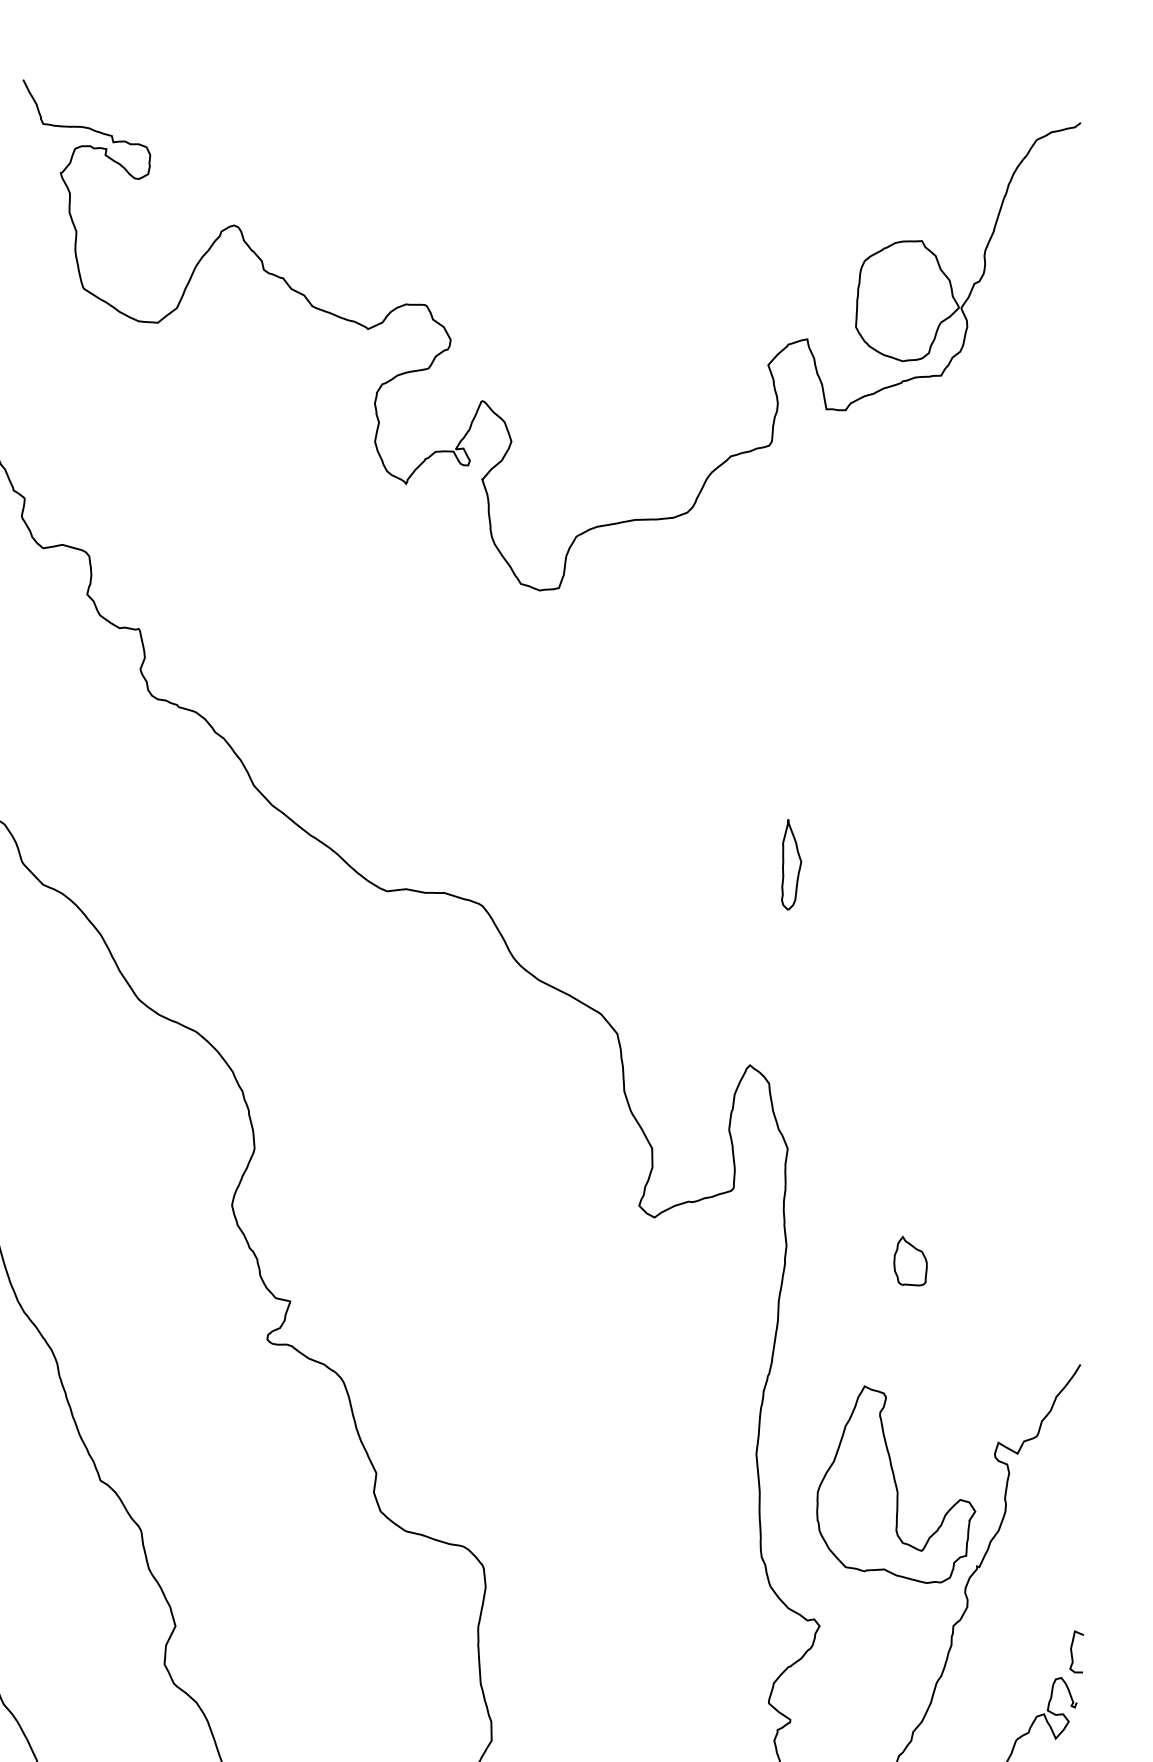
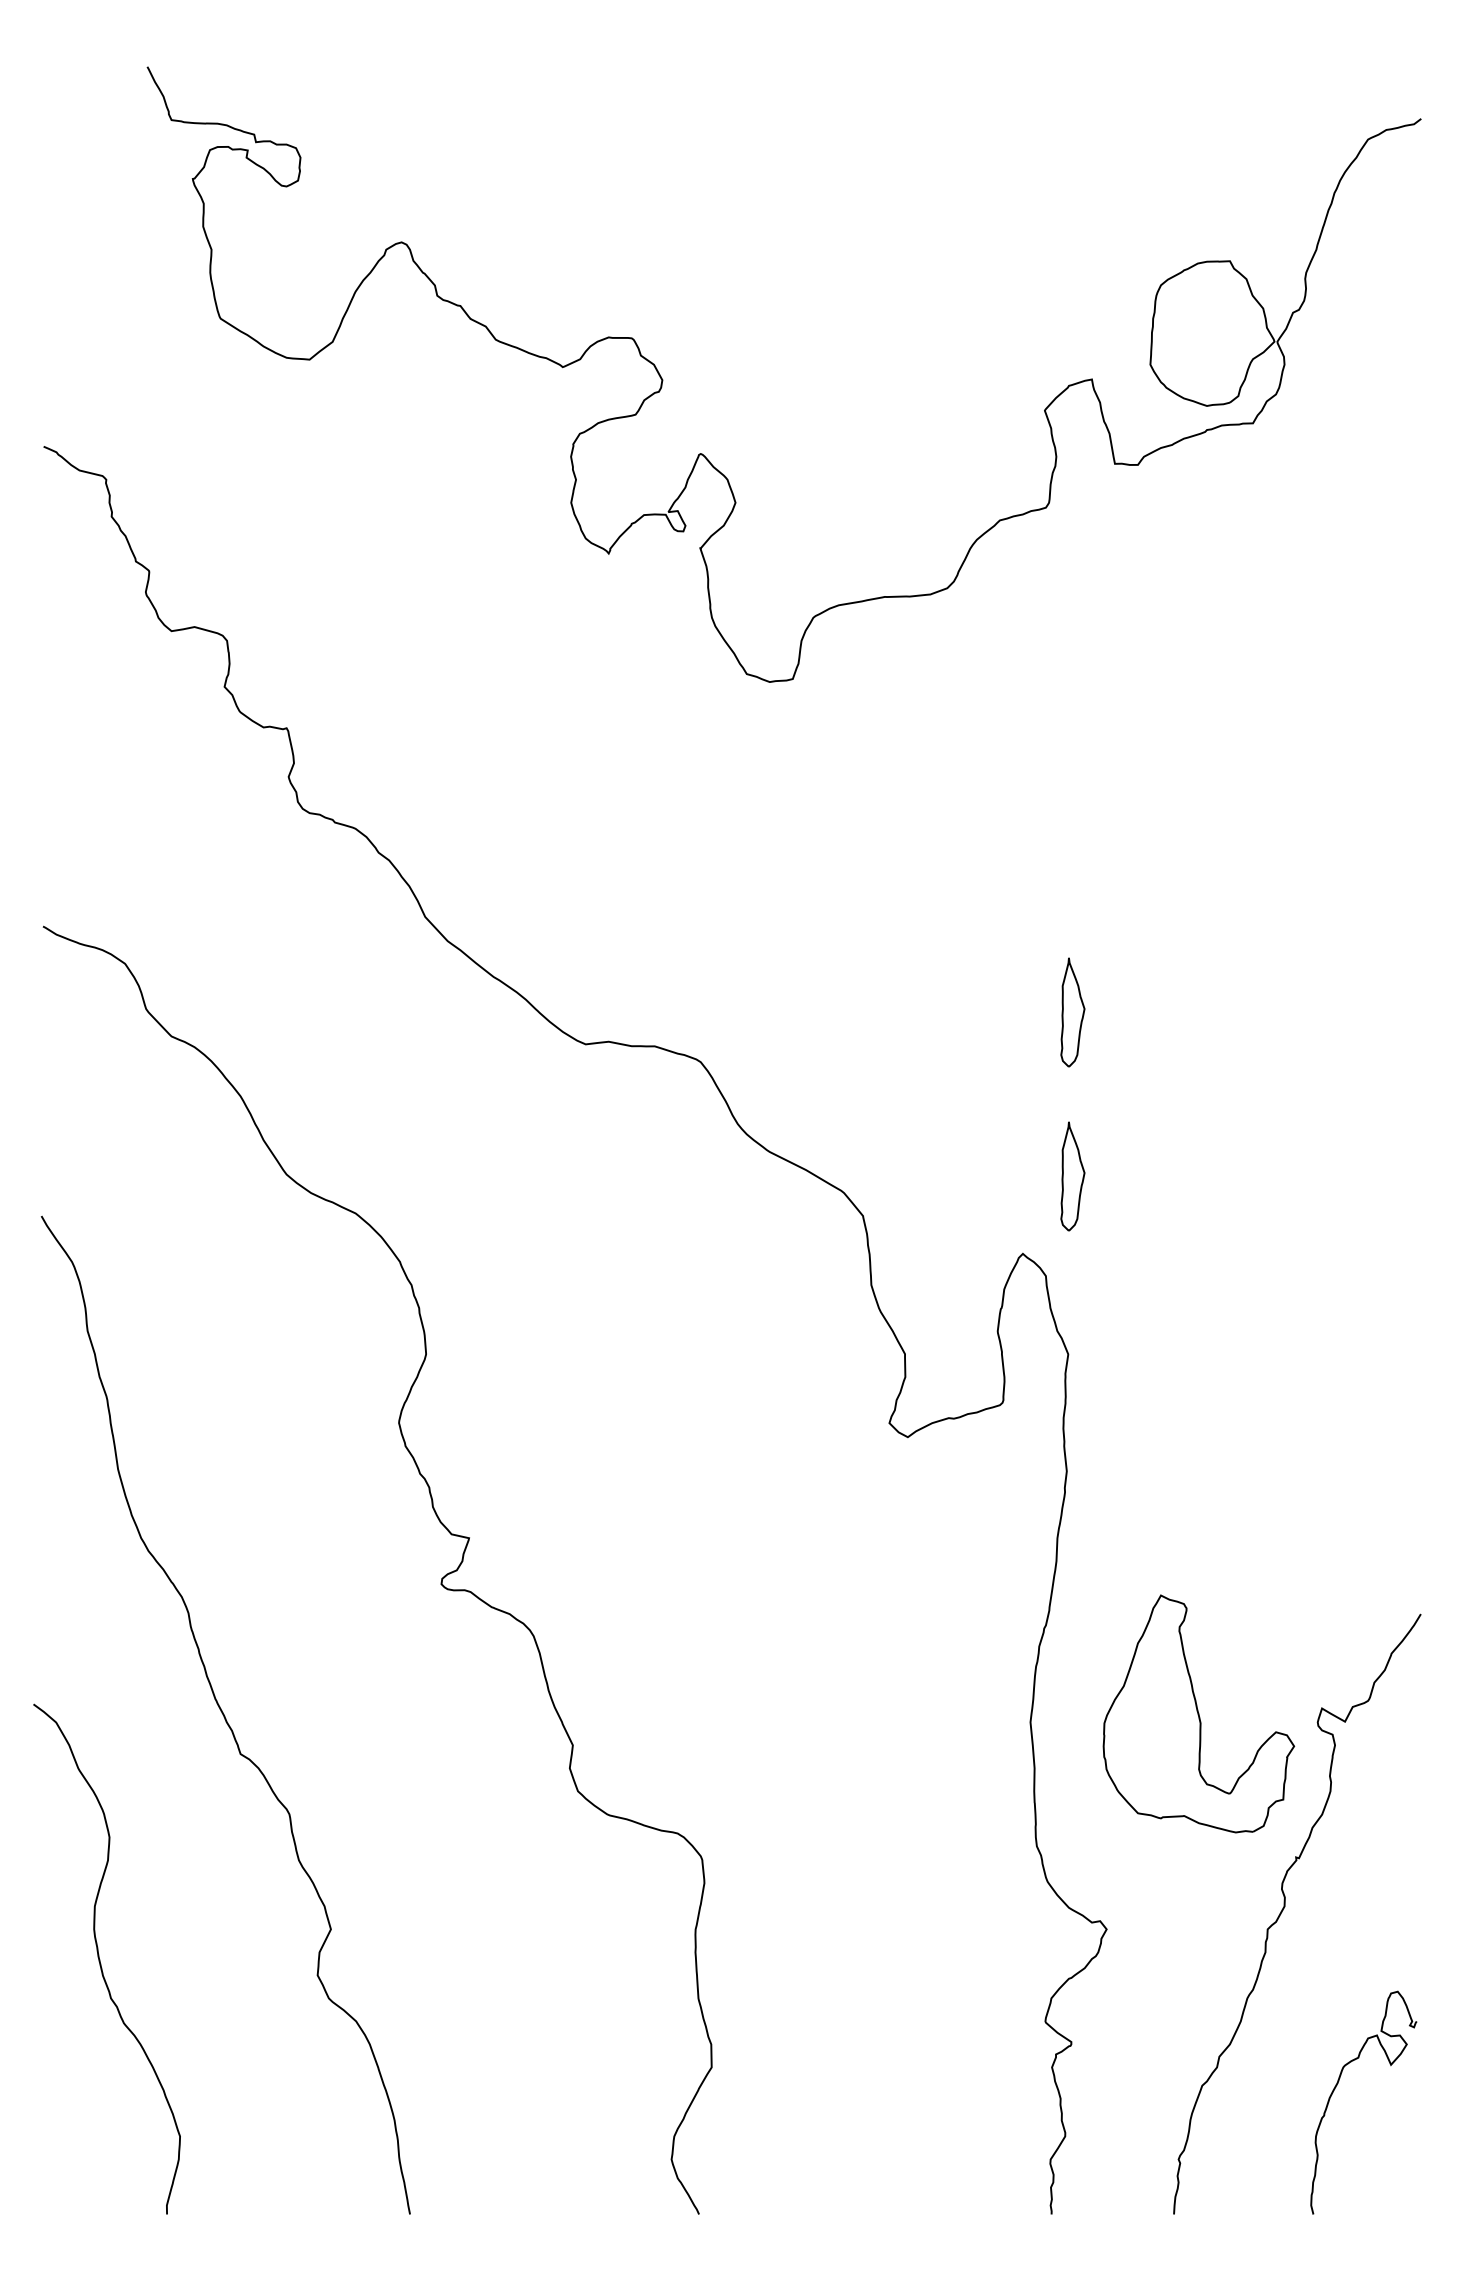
part: (791, 1001) -> (1072, 1176), added
part: (910, 1260) -> (1215, 1489), removed
part: (895, 1484) -> (1198, 1713), moved
curve: (1072, 1653) -> (1411, 1962), removed

